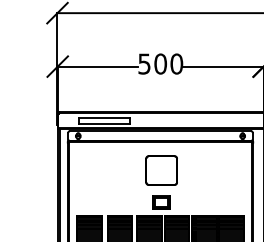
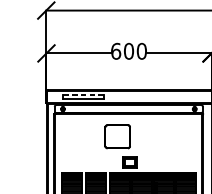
text: (144, 63) -> (116, 50), 500 -> 600
line: (103, 118) -> (83, 94), solid -> dashed
part: (161, 170) -> (117, 136), moved

